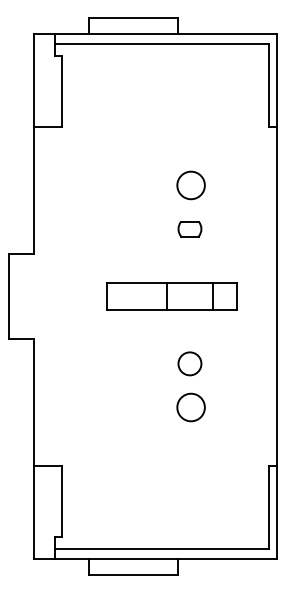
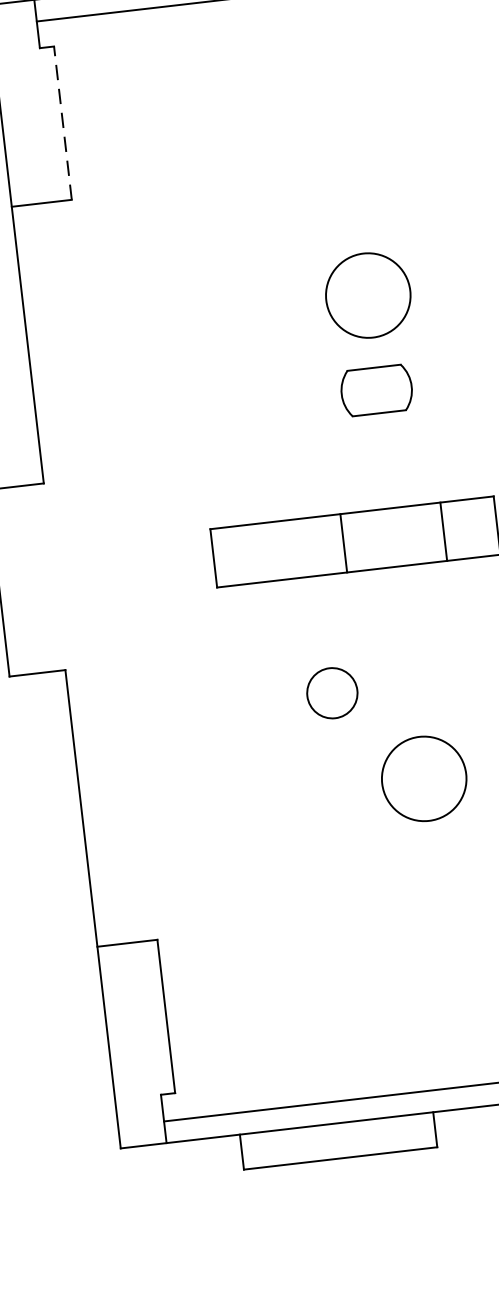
line: (61, 90) -> (62, 121), solid -> dashed
circle: (190, 185) -> (366, 295), size x1.4
part: (189, 229) -> (375, 391), size x1.4
circle: (189, 363) -> (331, 692), moved
circle: (190, 407) -> (422, 779), size x1.4

